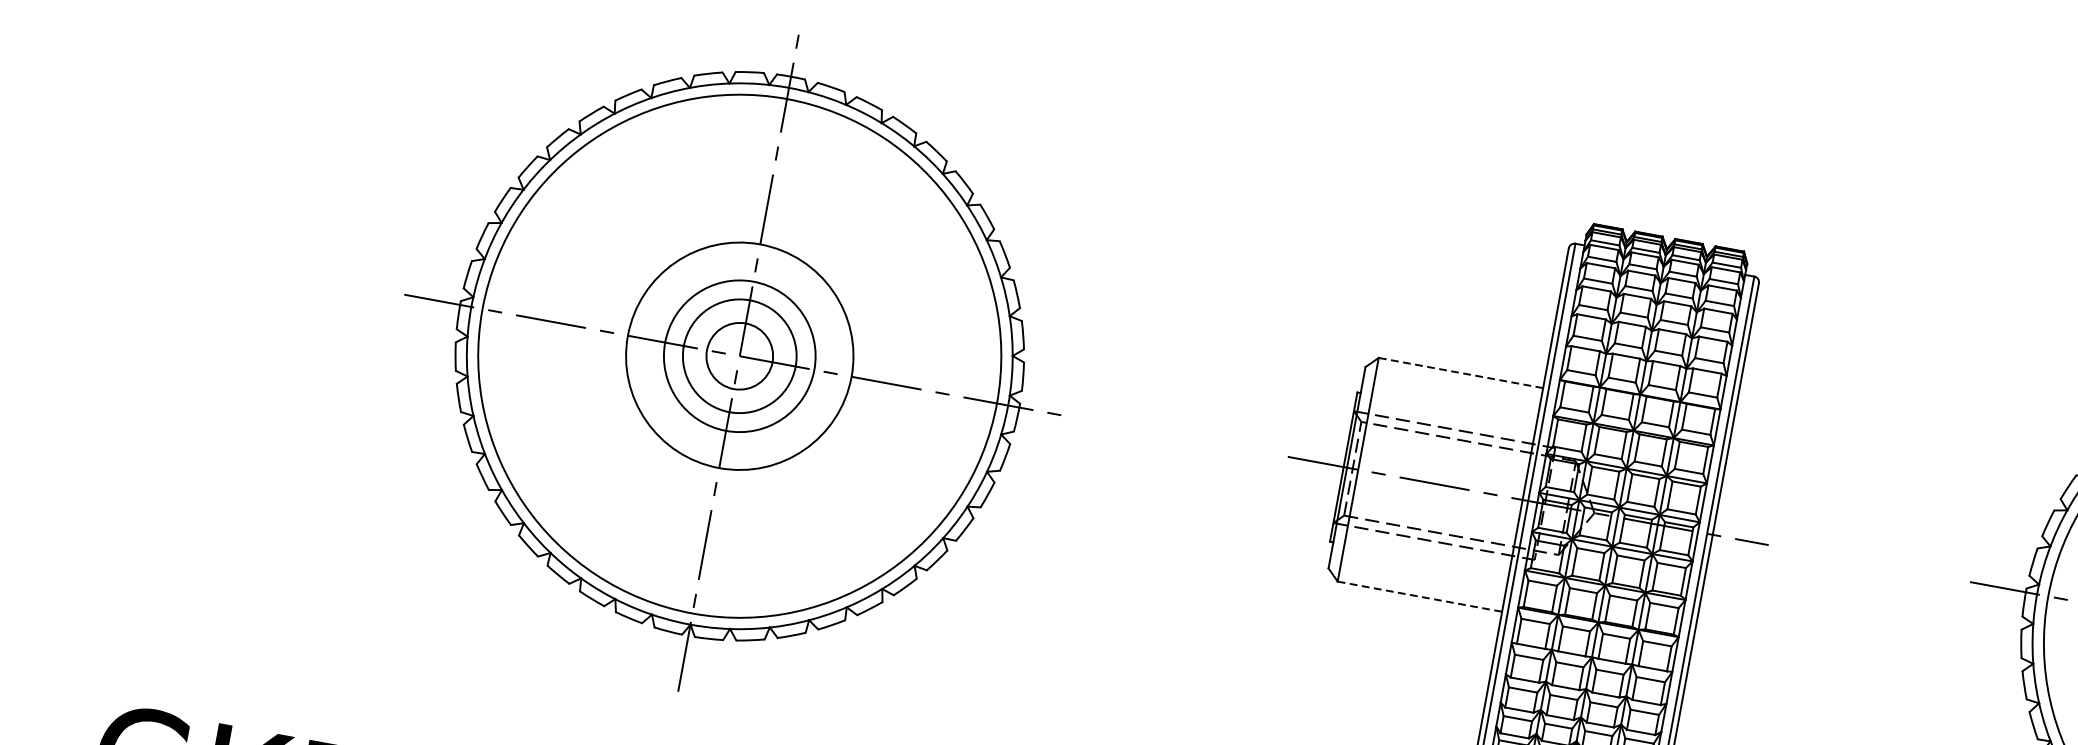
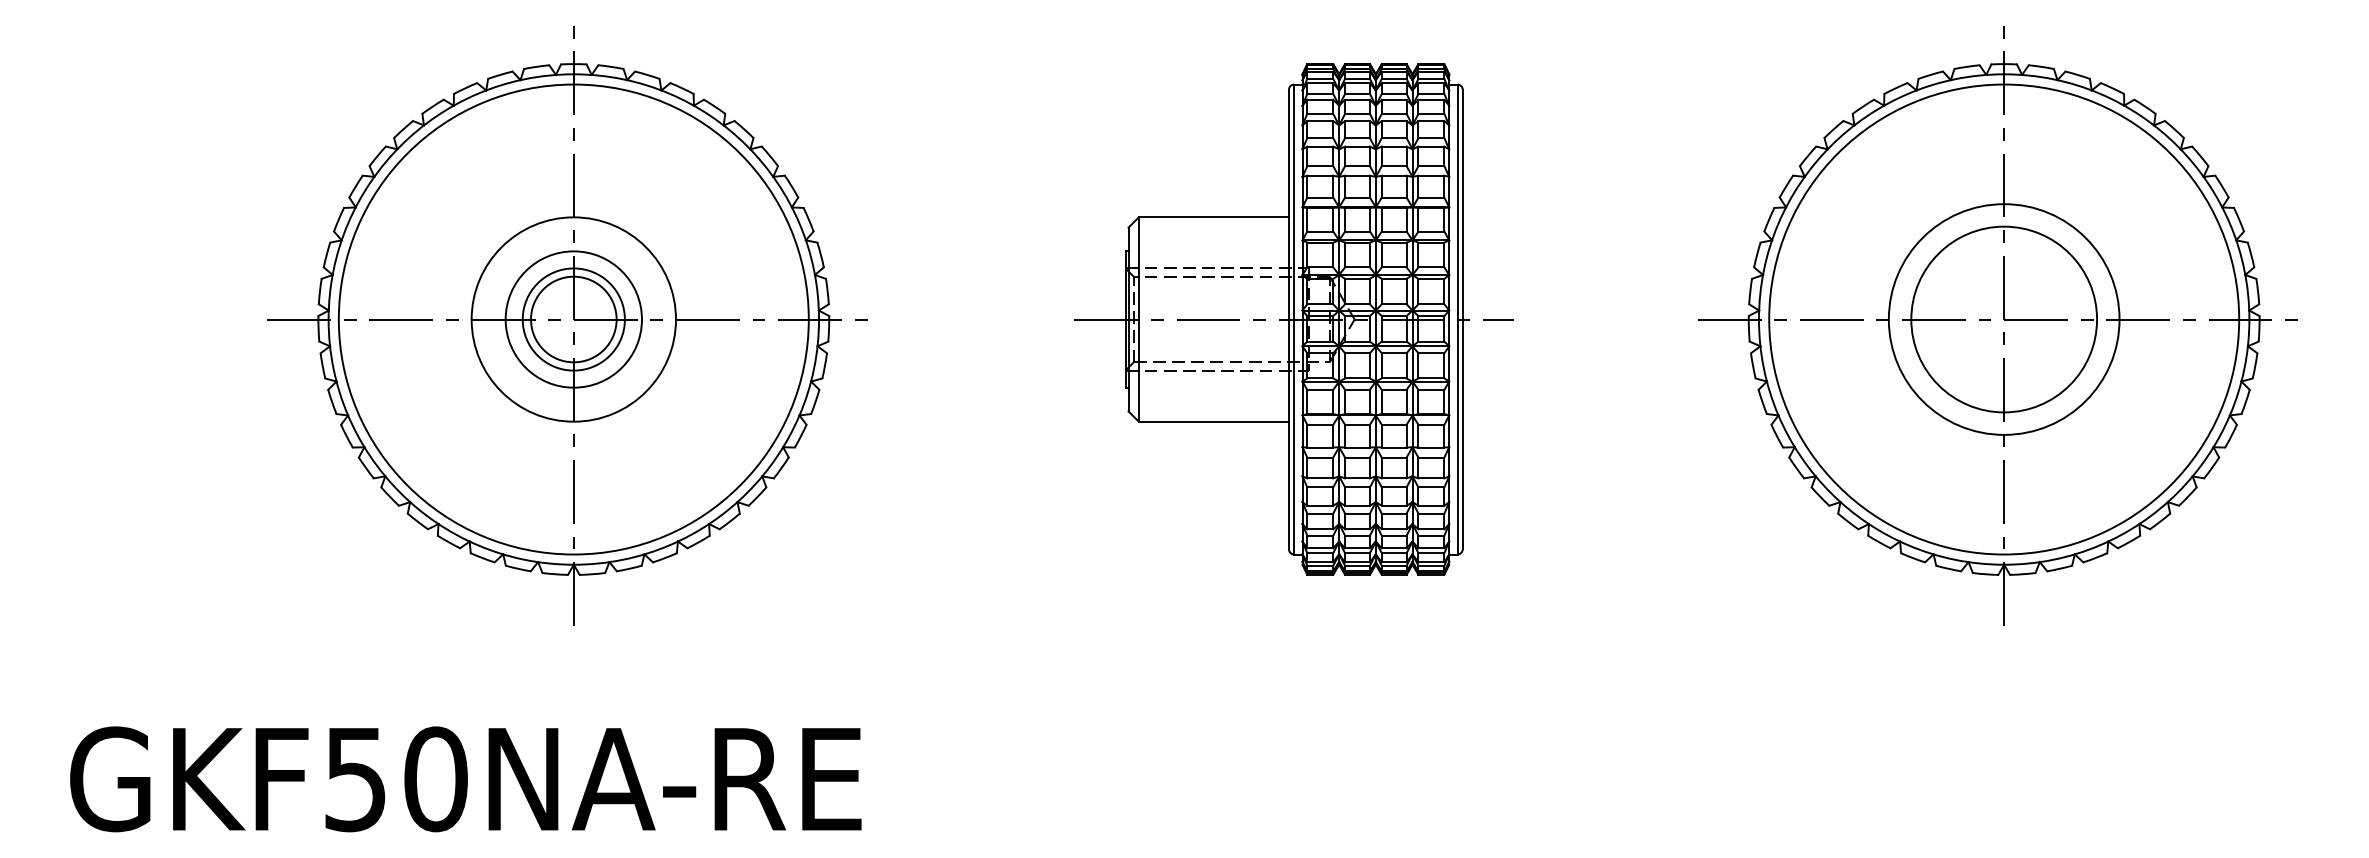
circle: (739, 356) -> (573, 319), size x1.43
line: (1460, 373) -> (1213, 217), dashed -> solid
line: (1420, 596) -> (1214, 421), dashed -> solid

